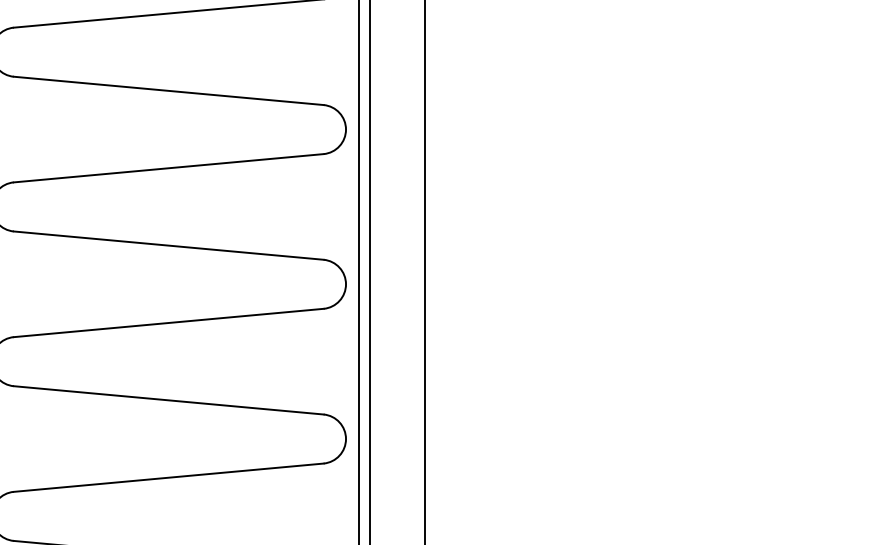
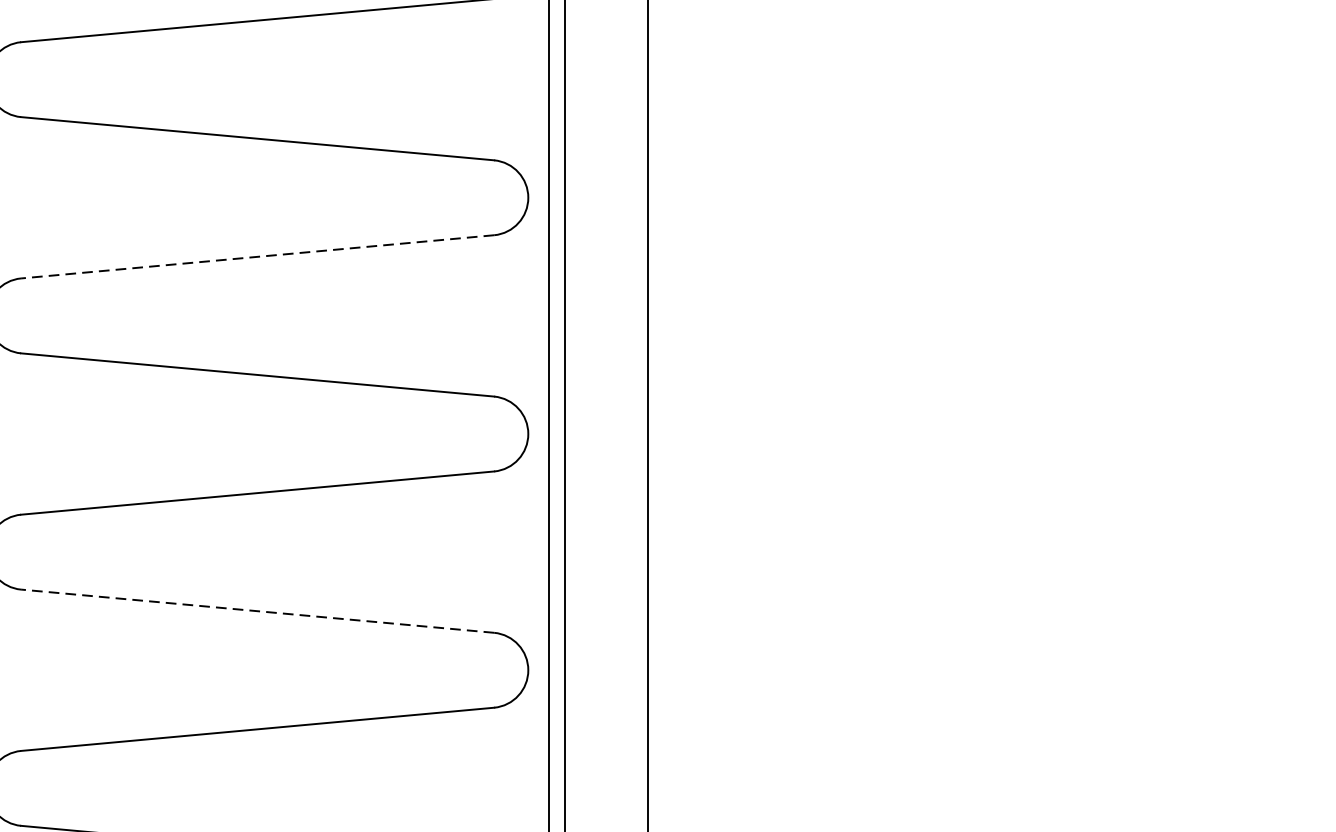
line: (168, 168) -> (257, 257), solid -> dashed
line: (168, 400) -> (257, 611), solid -> dashed

